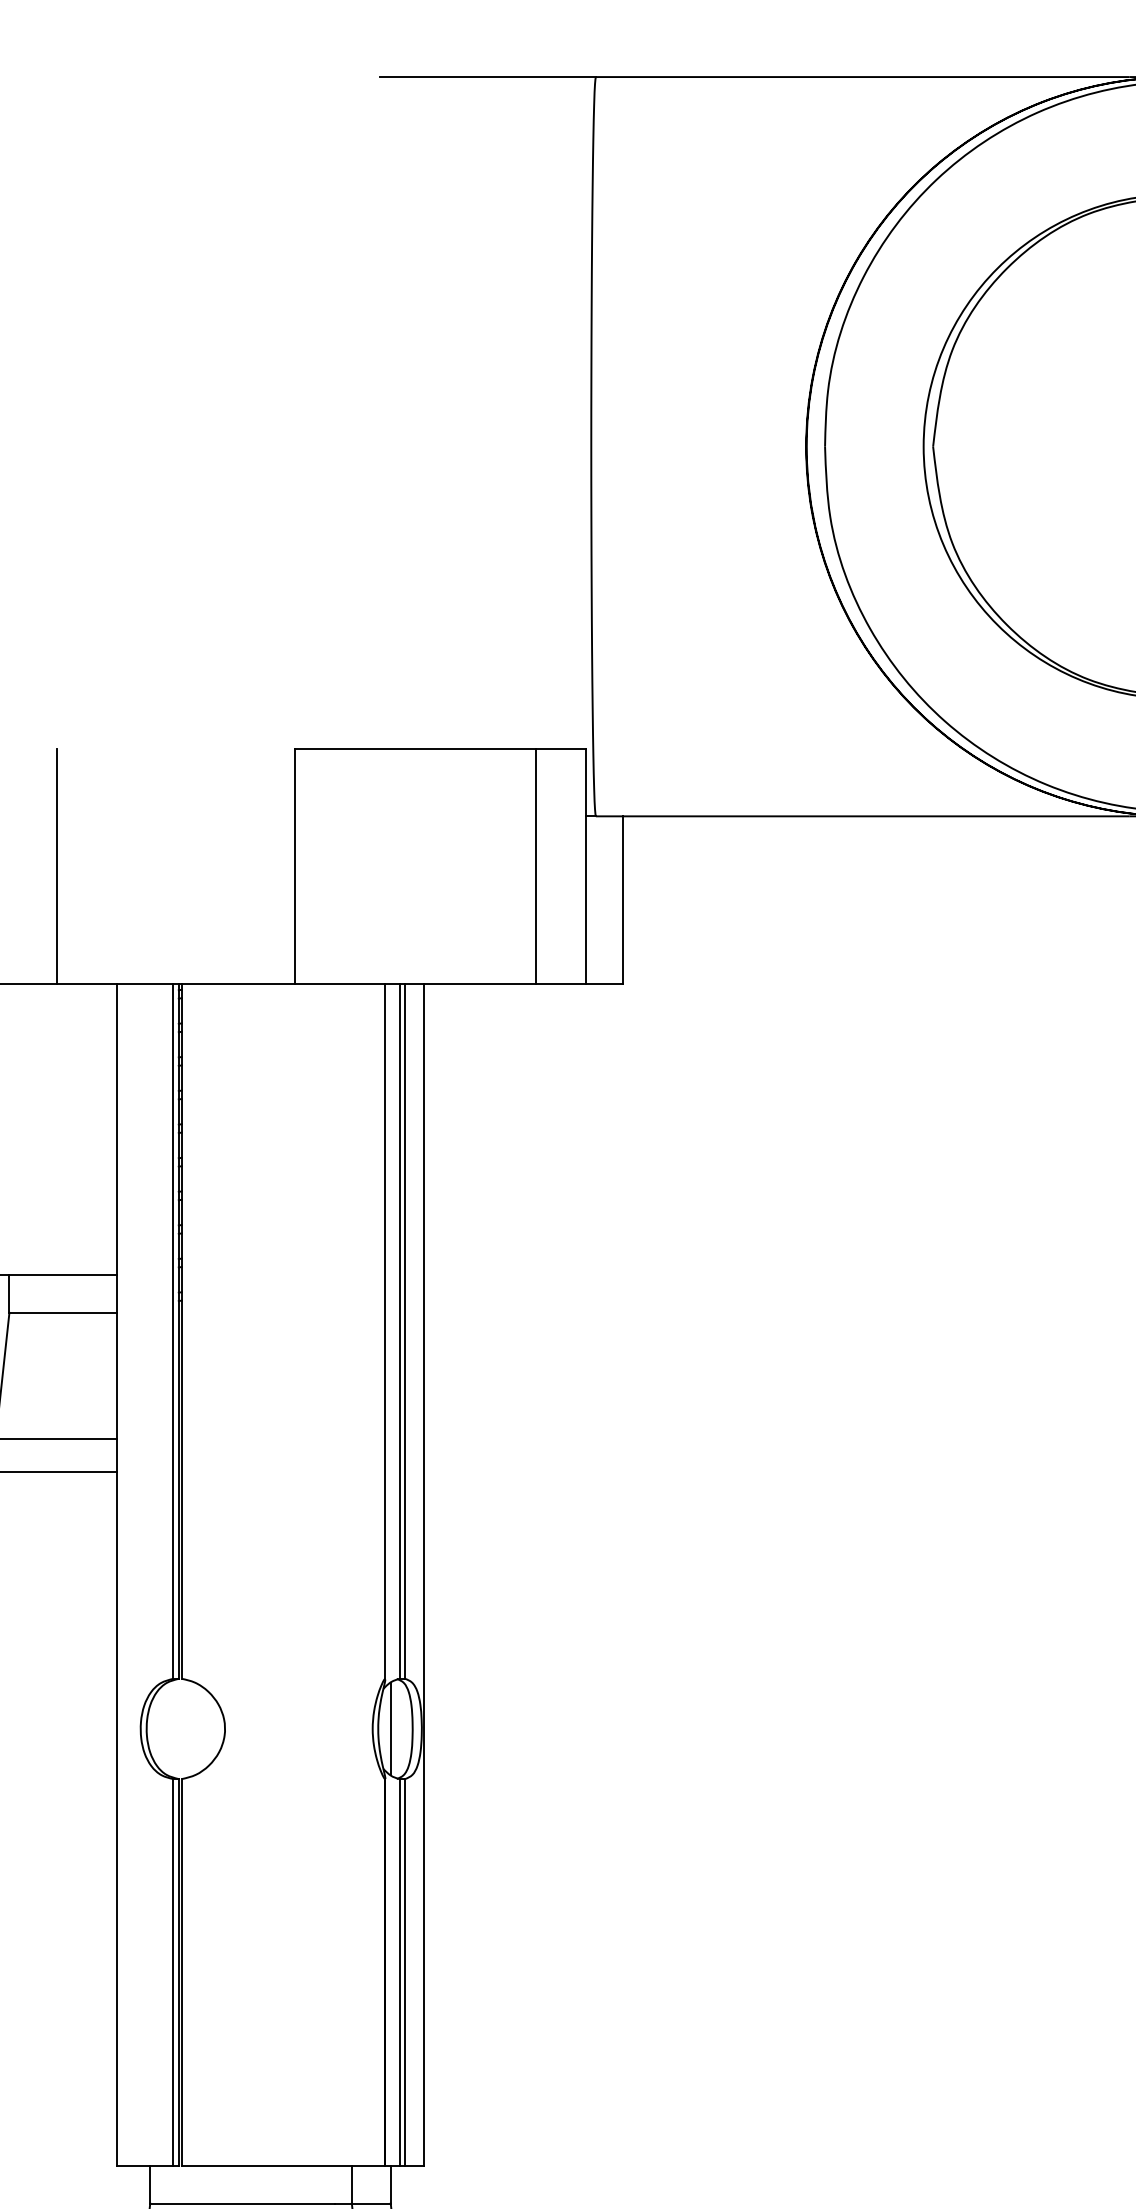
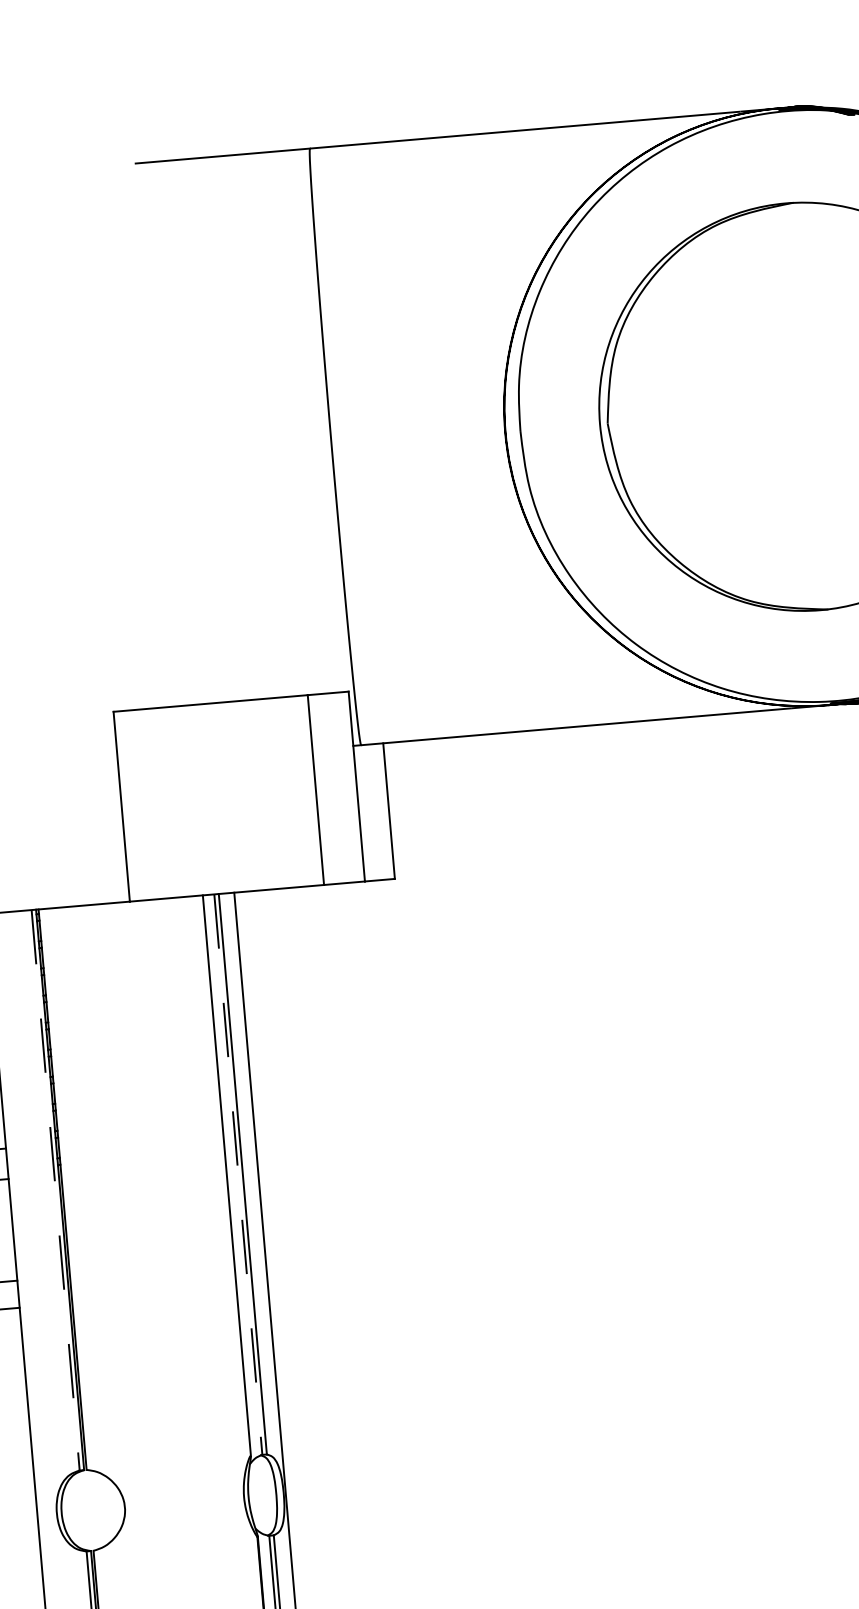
line: (173, 1332) -> (55, 1191), solid -> dashed
line: (399, 1332) -> (238, 1175), solid -> dashed
line: (390, 1728) -> (258, 1495), removed

